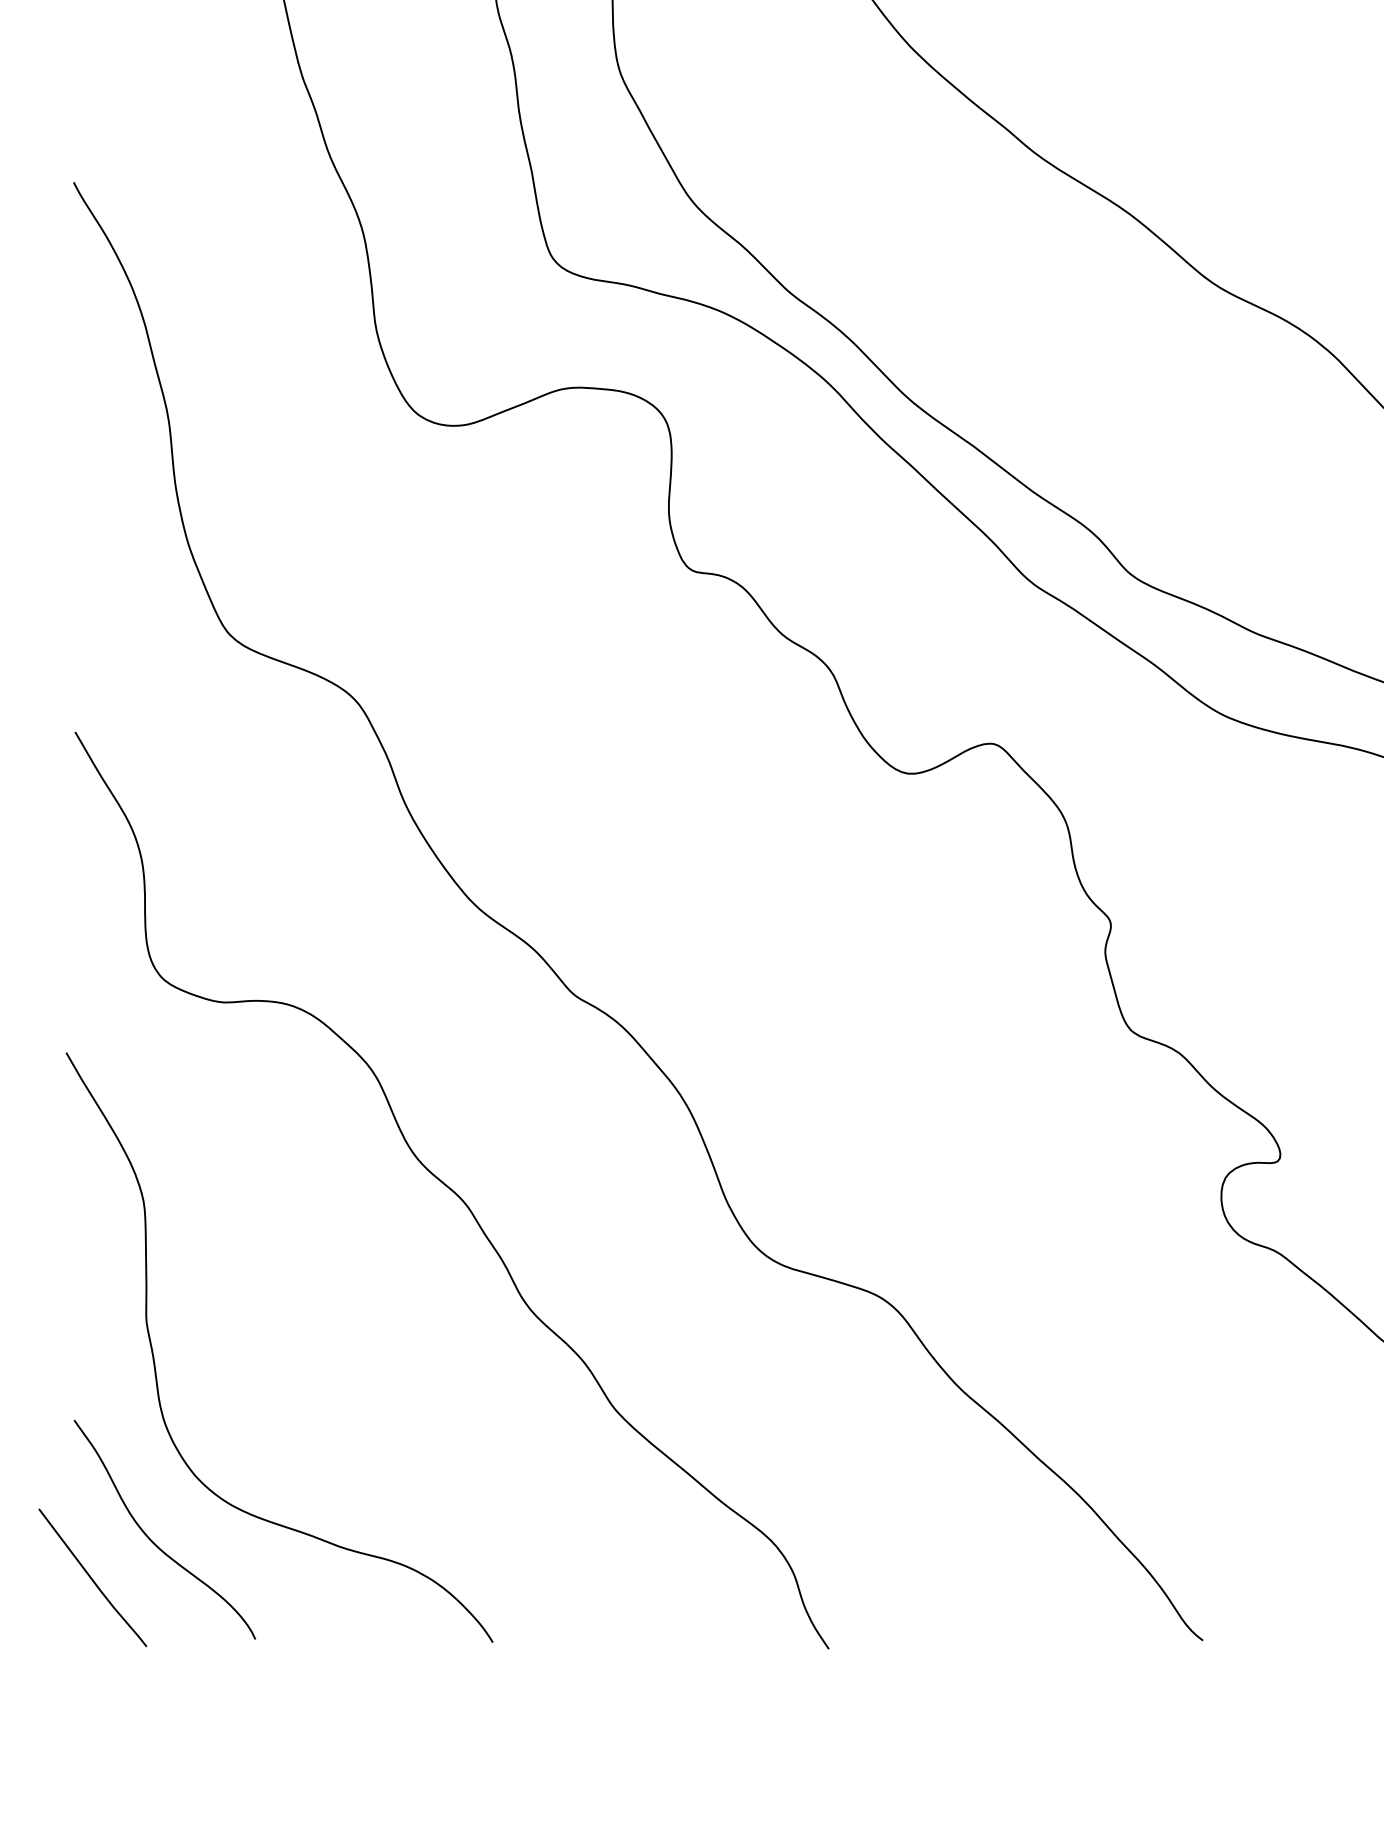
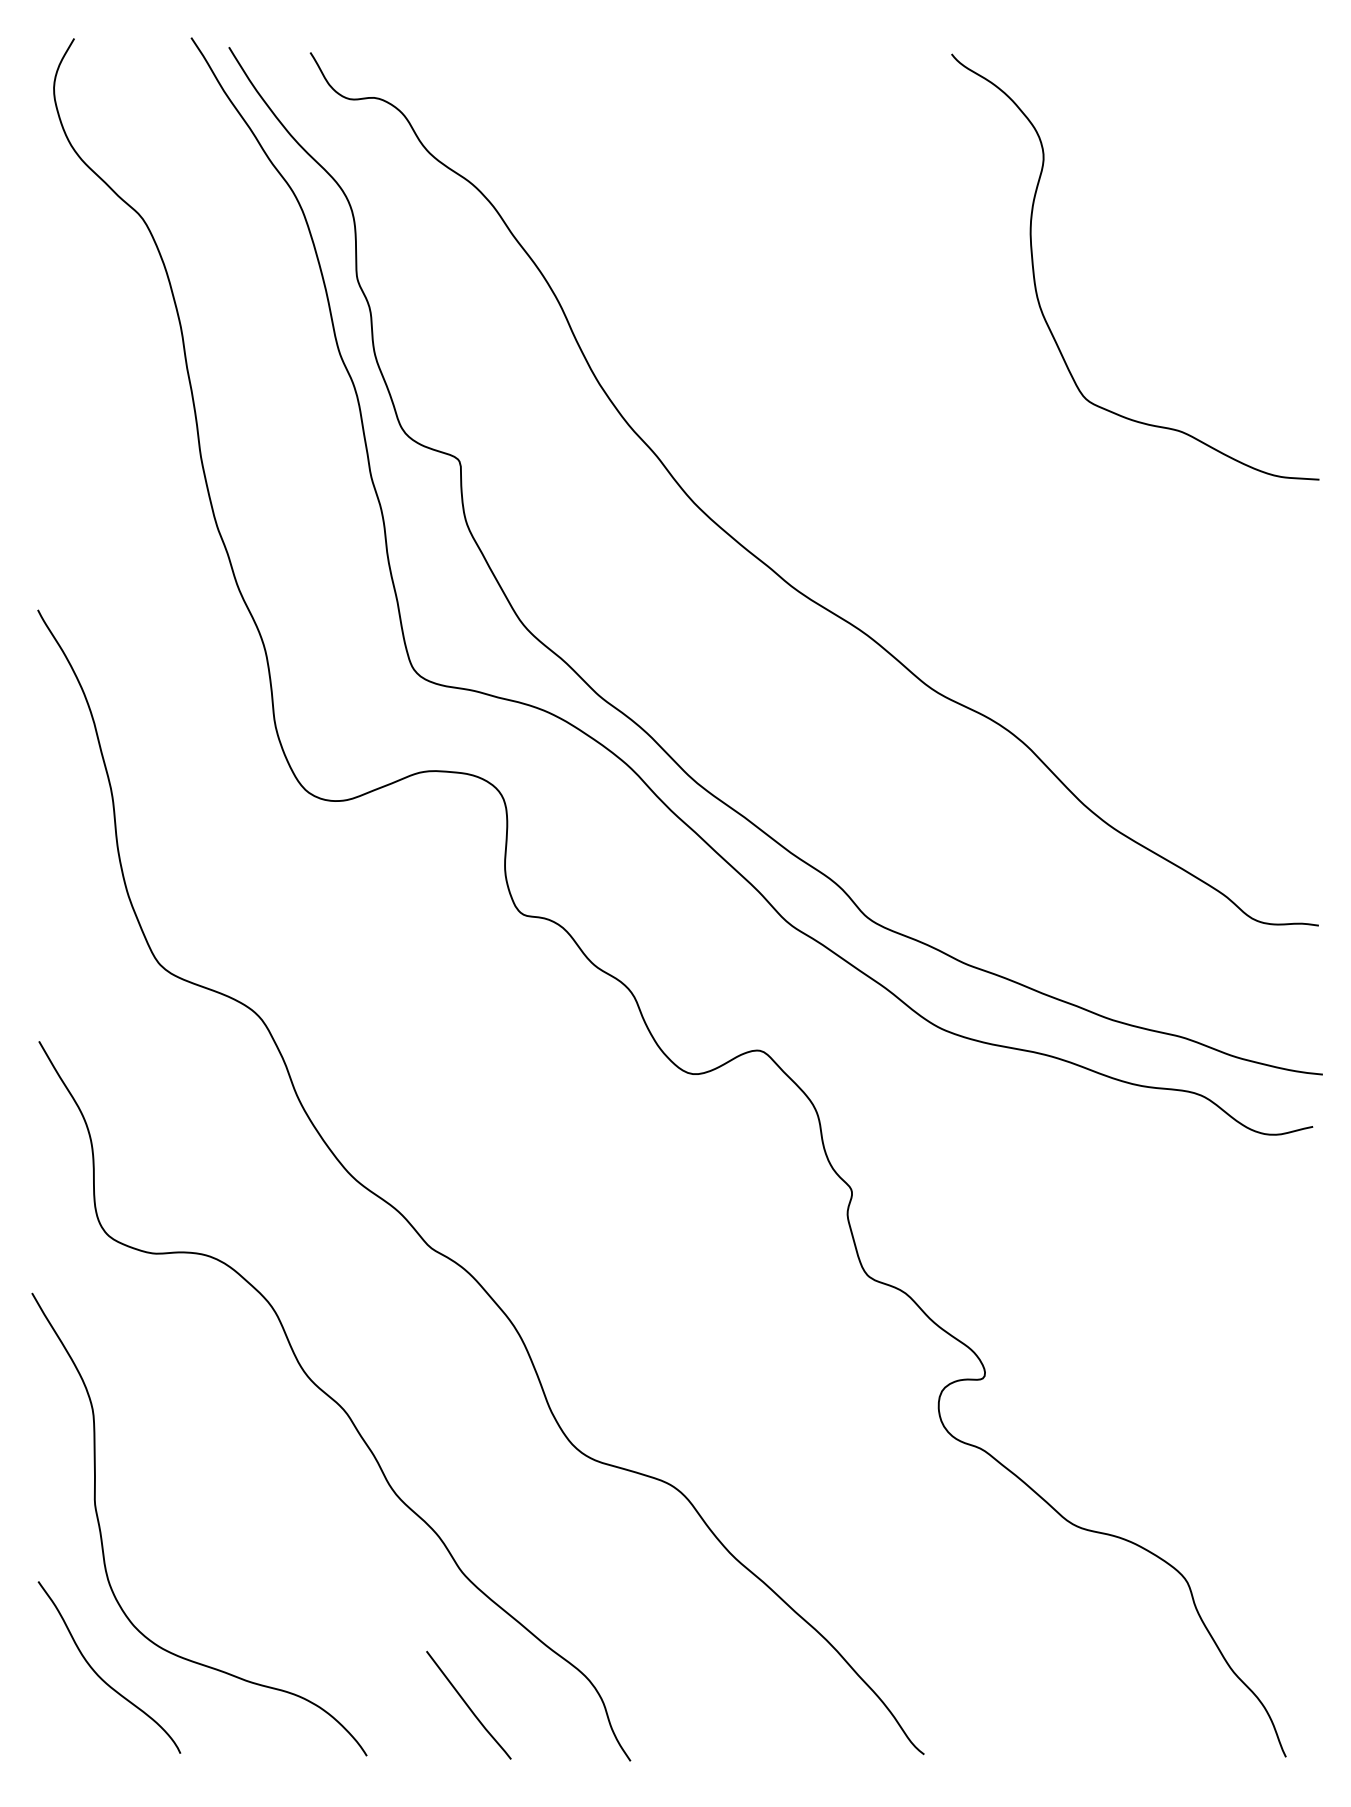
line: (91, 1576) -> (467, 1704), moved

